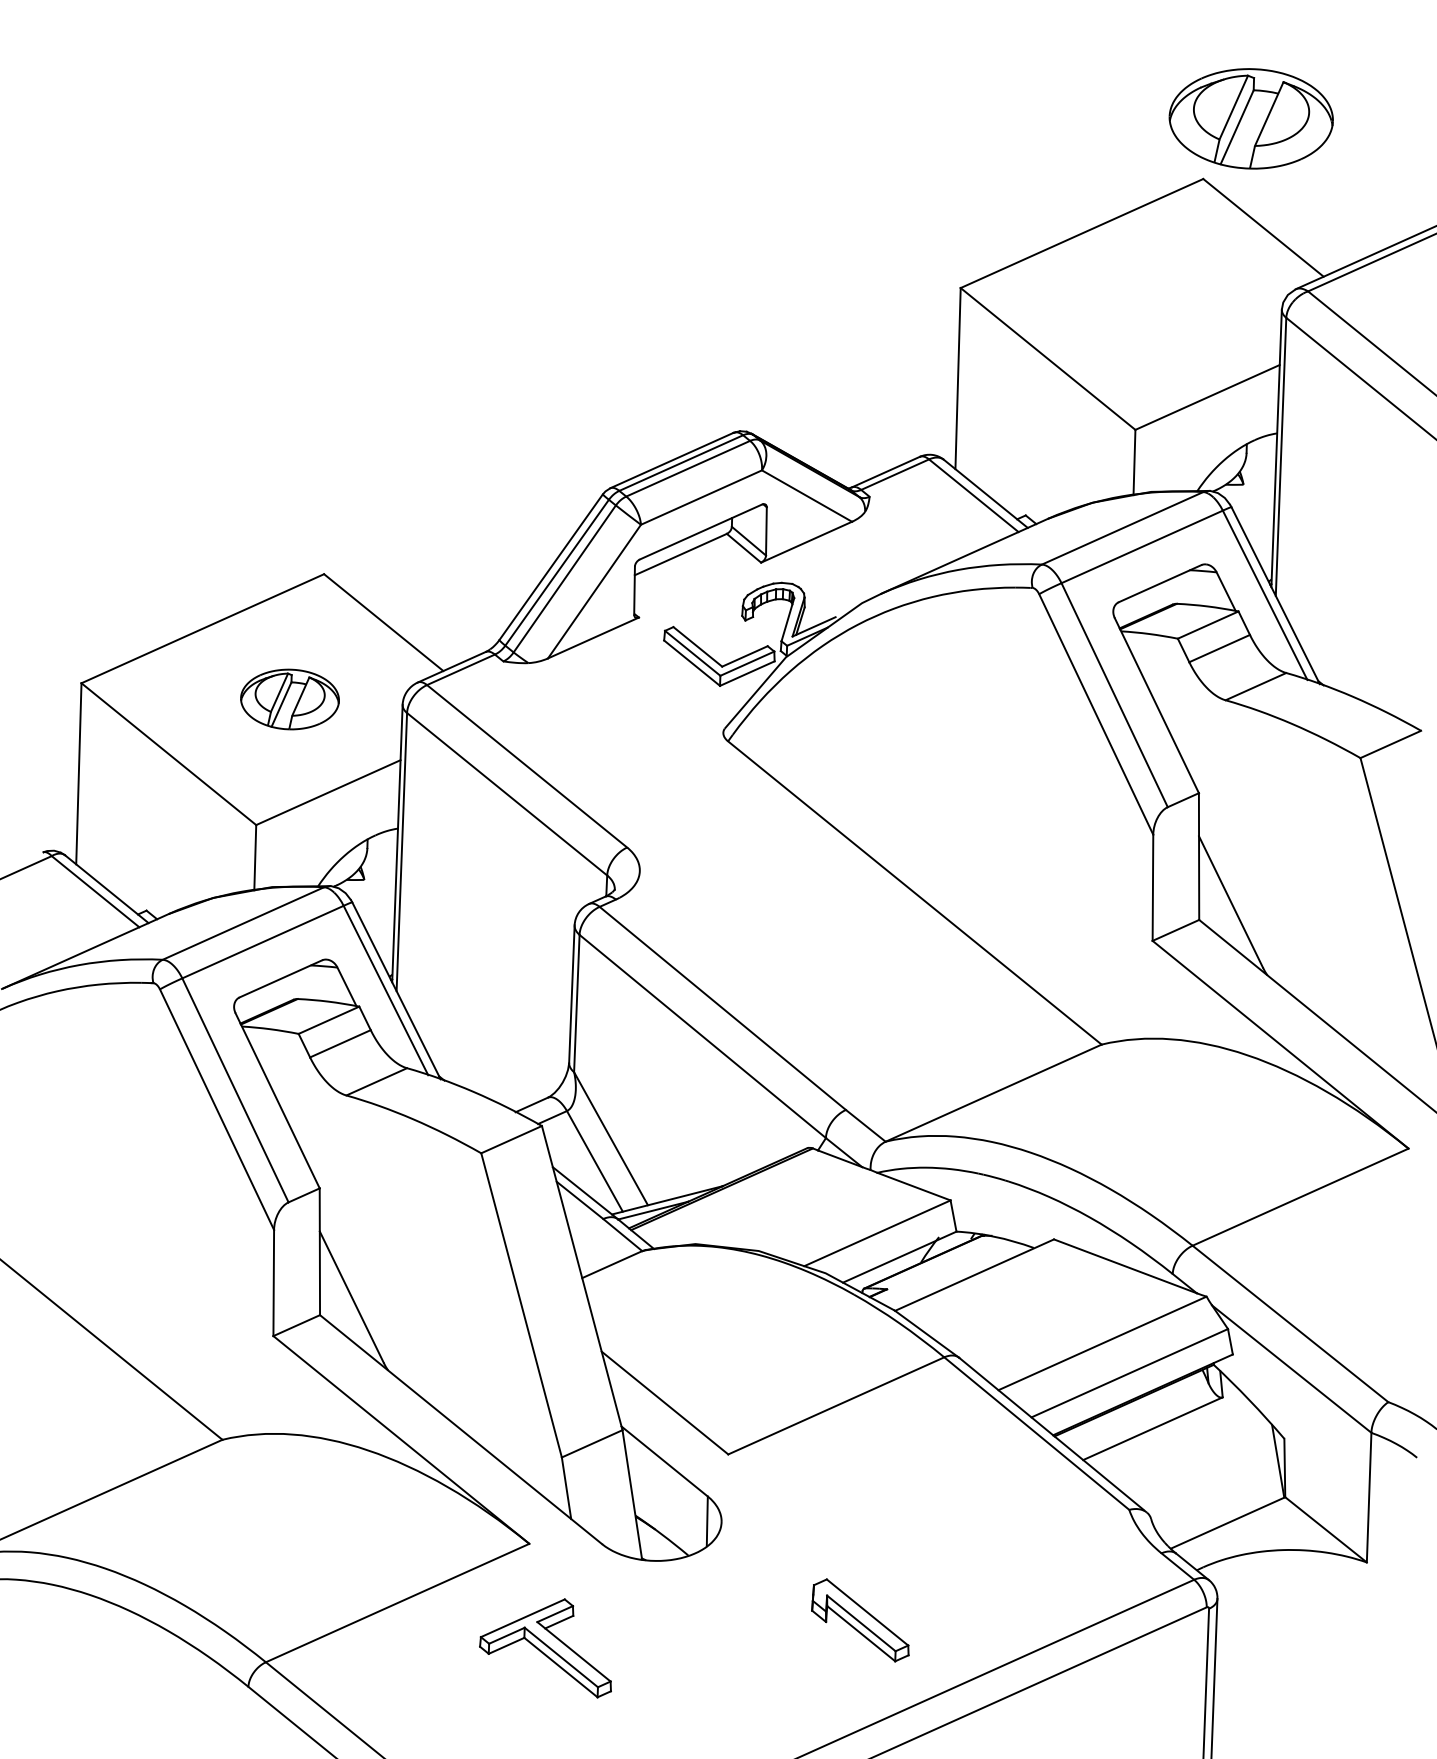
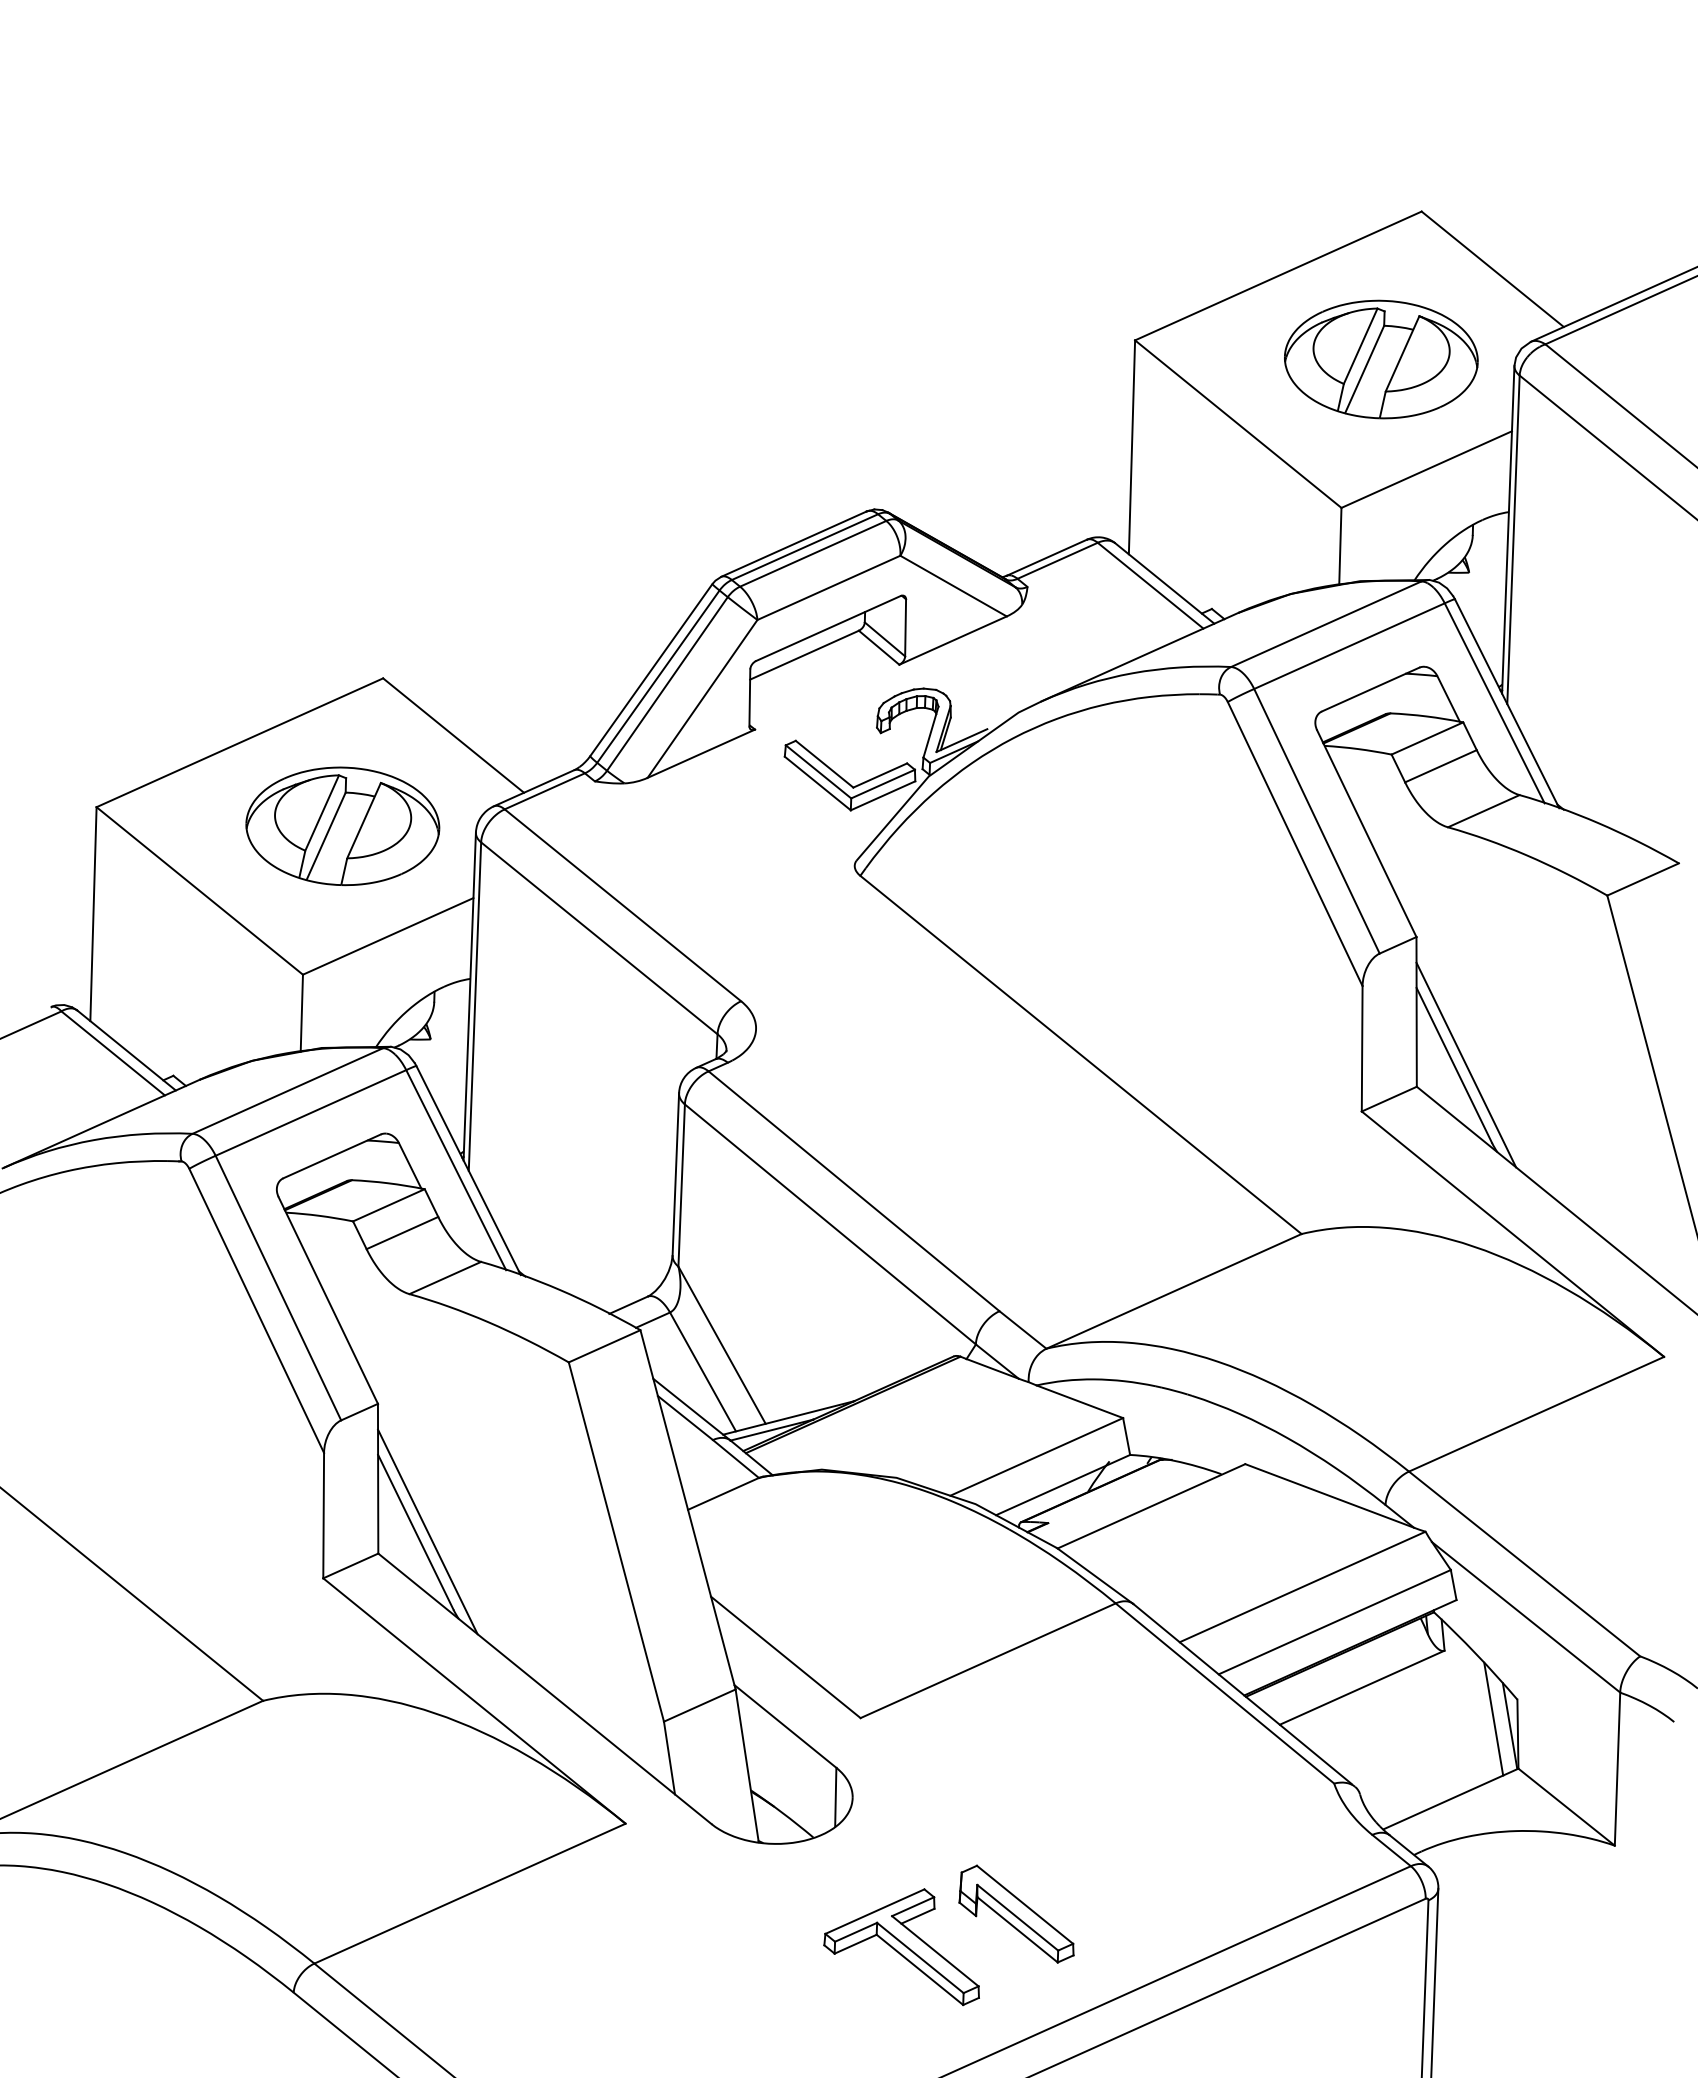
part: (1251, 118) -> (1381, 359), moved
part: (289, 699) -> (342, 826), size x1.67
line: (1241, 901) -> (1466, 1064), added
line: (361, 1296) -> (427, 1531), added
line: (1264, 1454) -> (1493, 1718), added
part: (545, 1648) -> (901, 1947), moved

